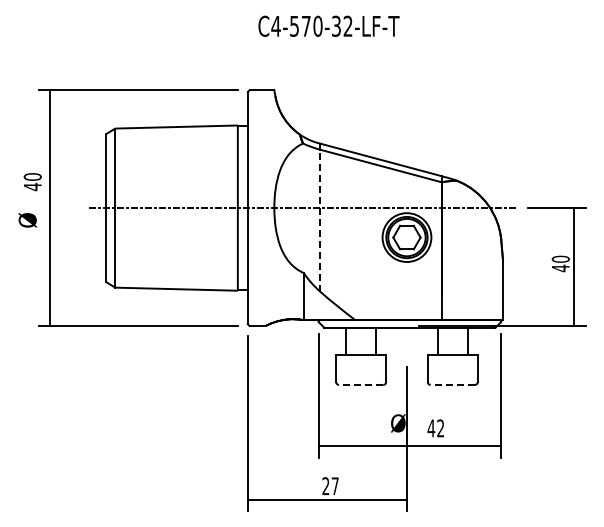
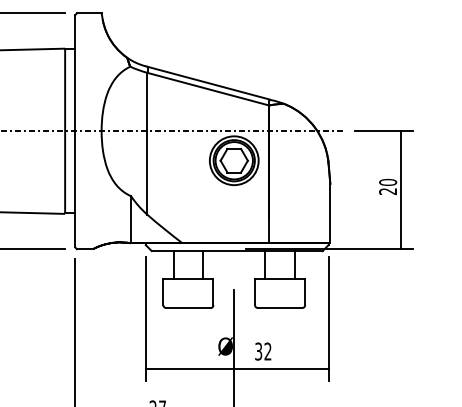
line: (320, 220) -> (147, 143), dashed -> solid
text: (560, 268) -> (387, 191), 40 -> 20
line: (360, 384) -> (187, 307), dashed -> solid
line: (452, 384) -> (279, 307), dashed -> solid
text: (431, 428) -> (258, 351), 42 -> 32

